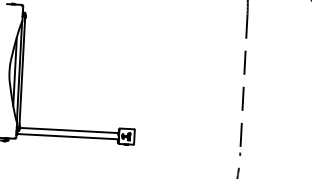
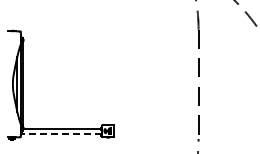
line: (67, 136) -> (61, 133), solid -> dashed

